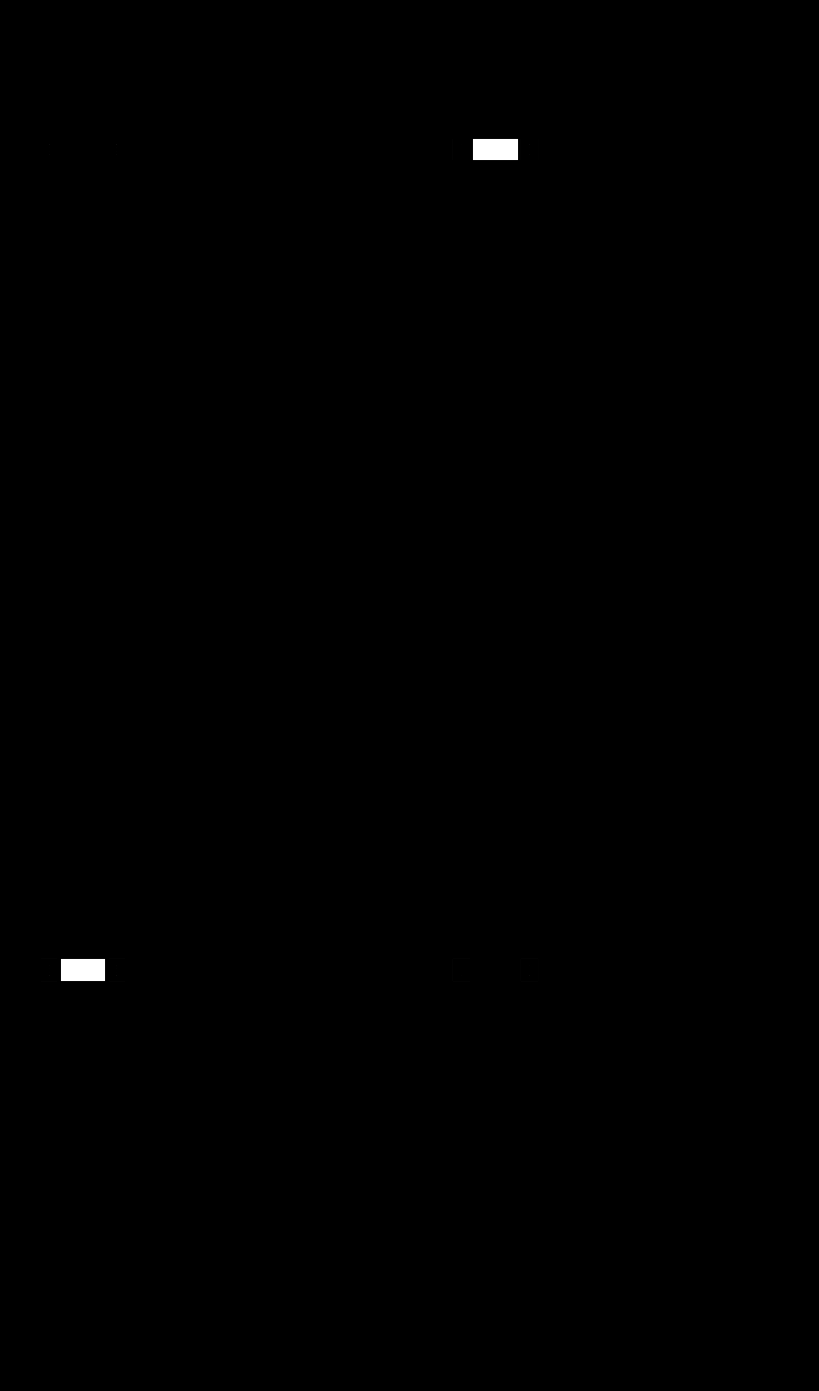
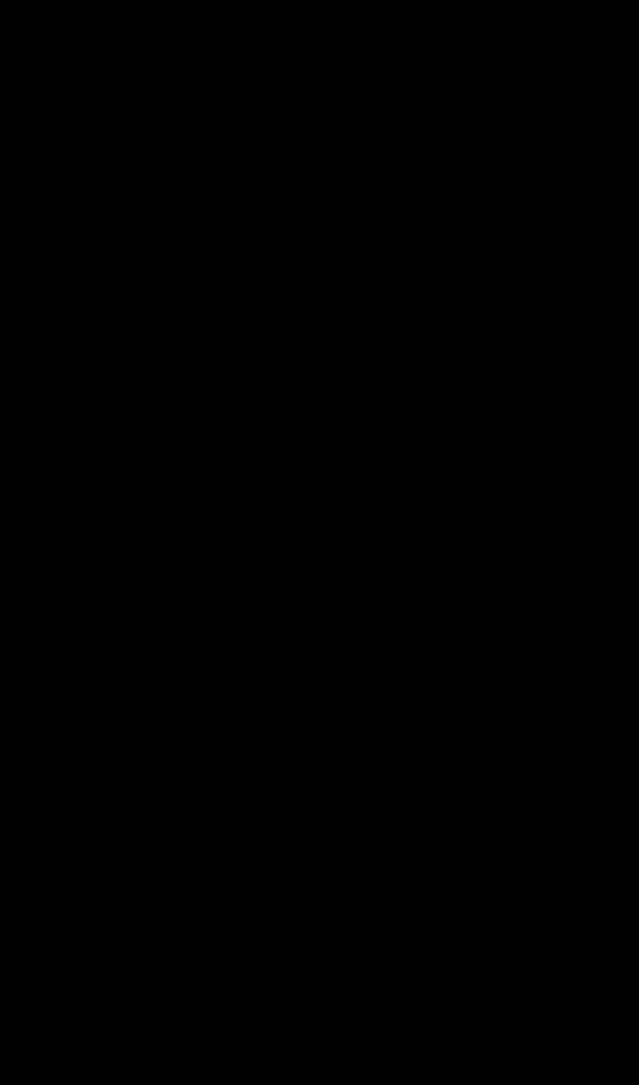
fill: (495, 149) -> (386, 116), added
fill: (82, 969) -> (64, 756), added

